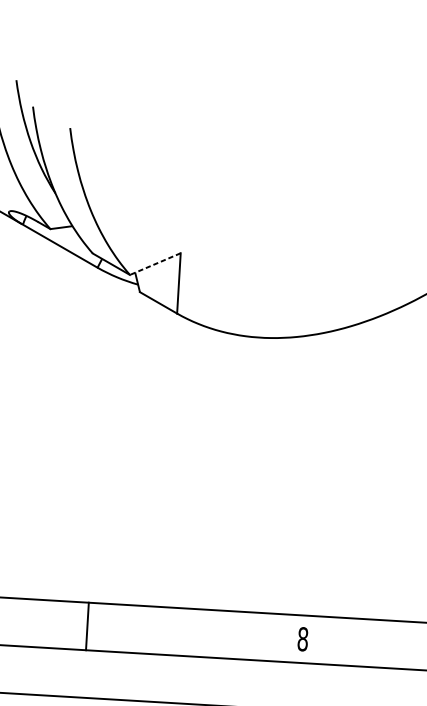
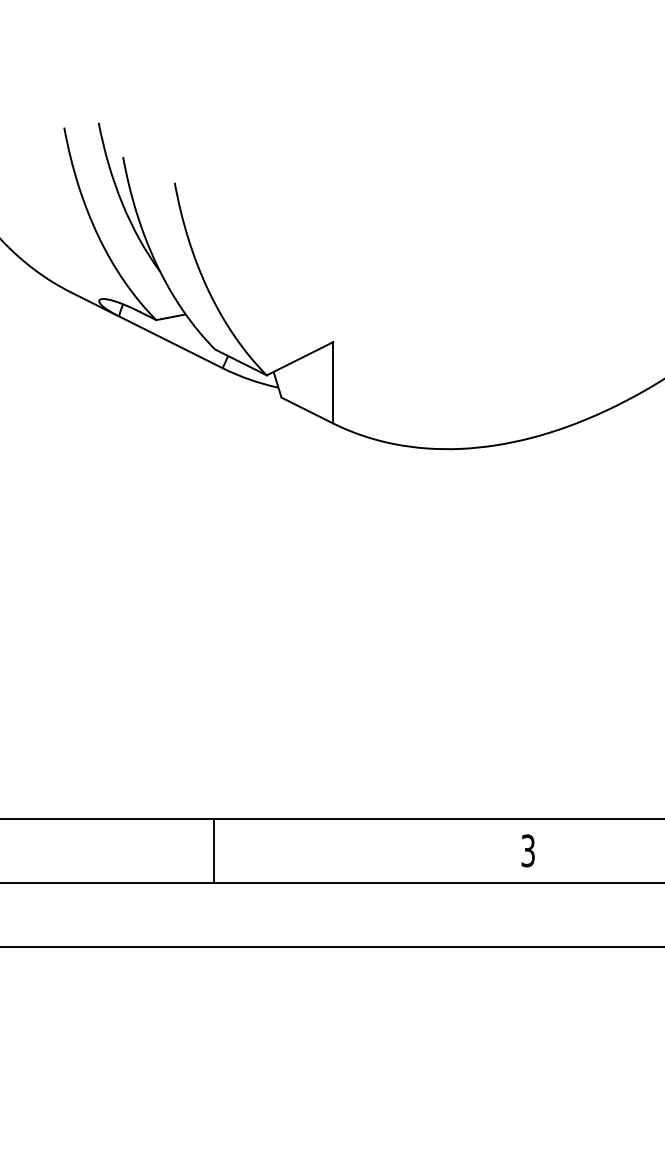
line: (154, 263) -> (299, 358), dashed -> solid
line: (87, 626) -> (213, 850), moved
text: (303, 638) -> (528, 850), 8 -> 3

